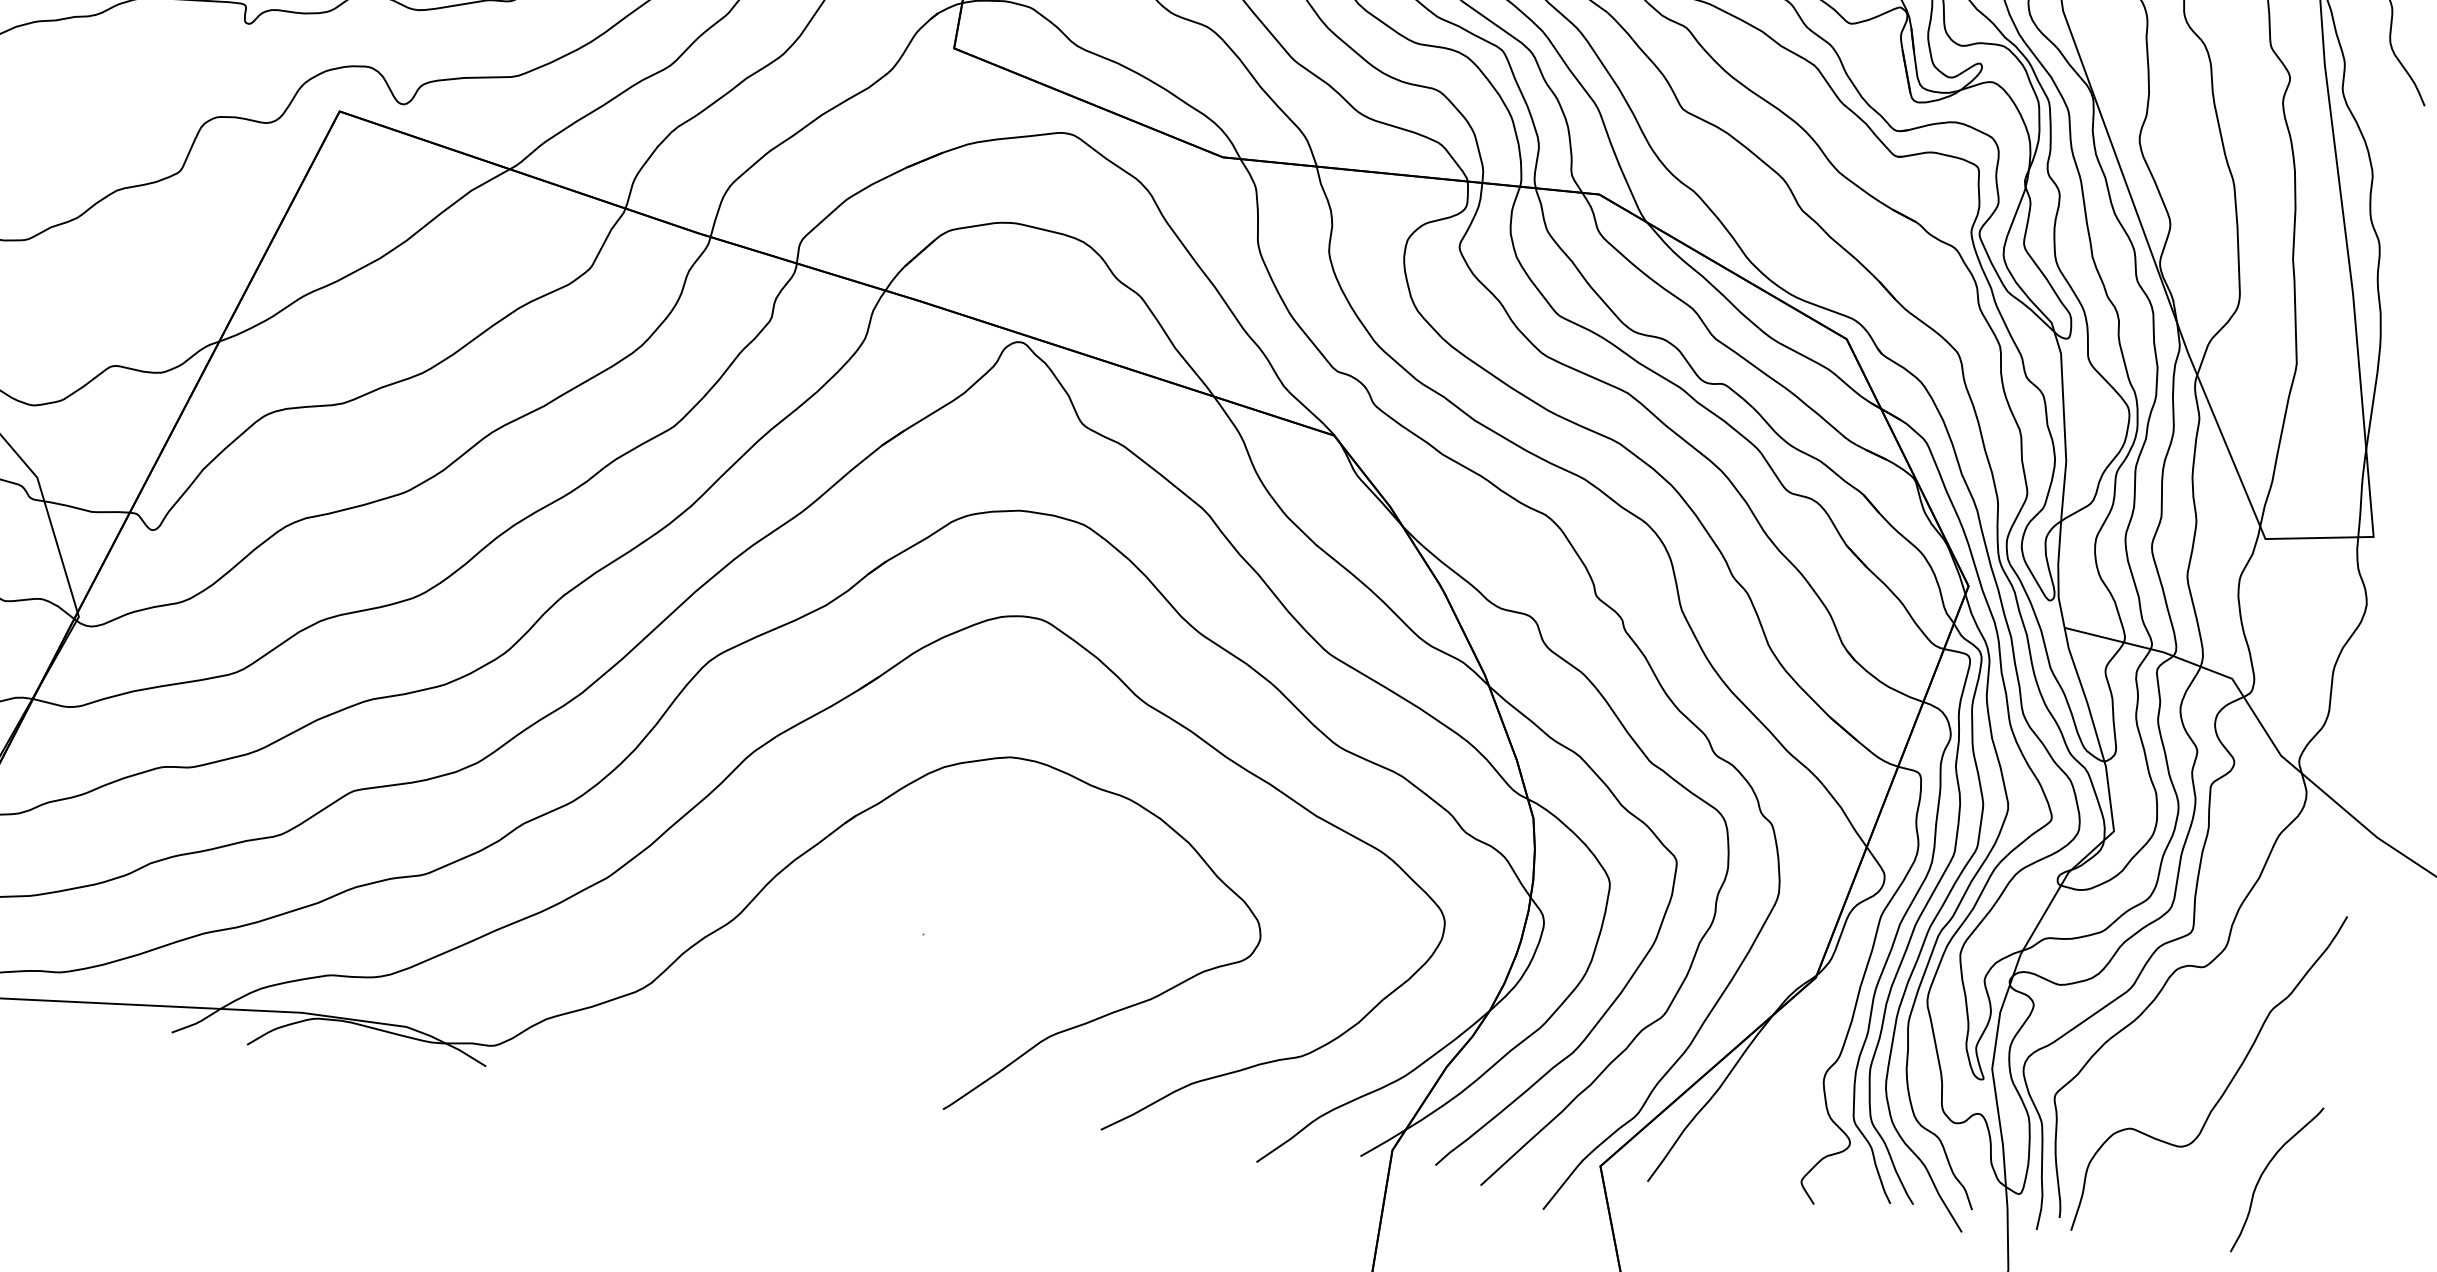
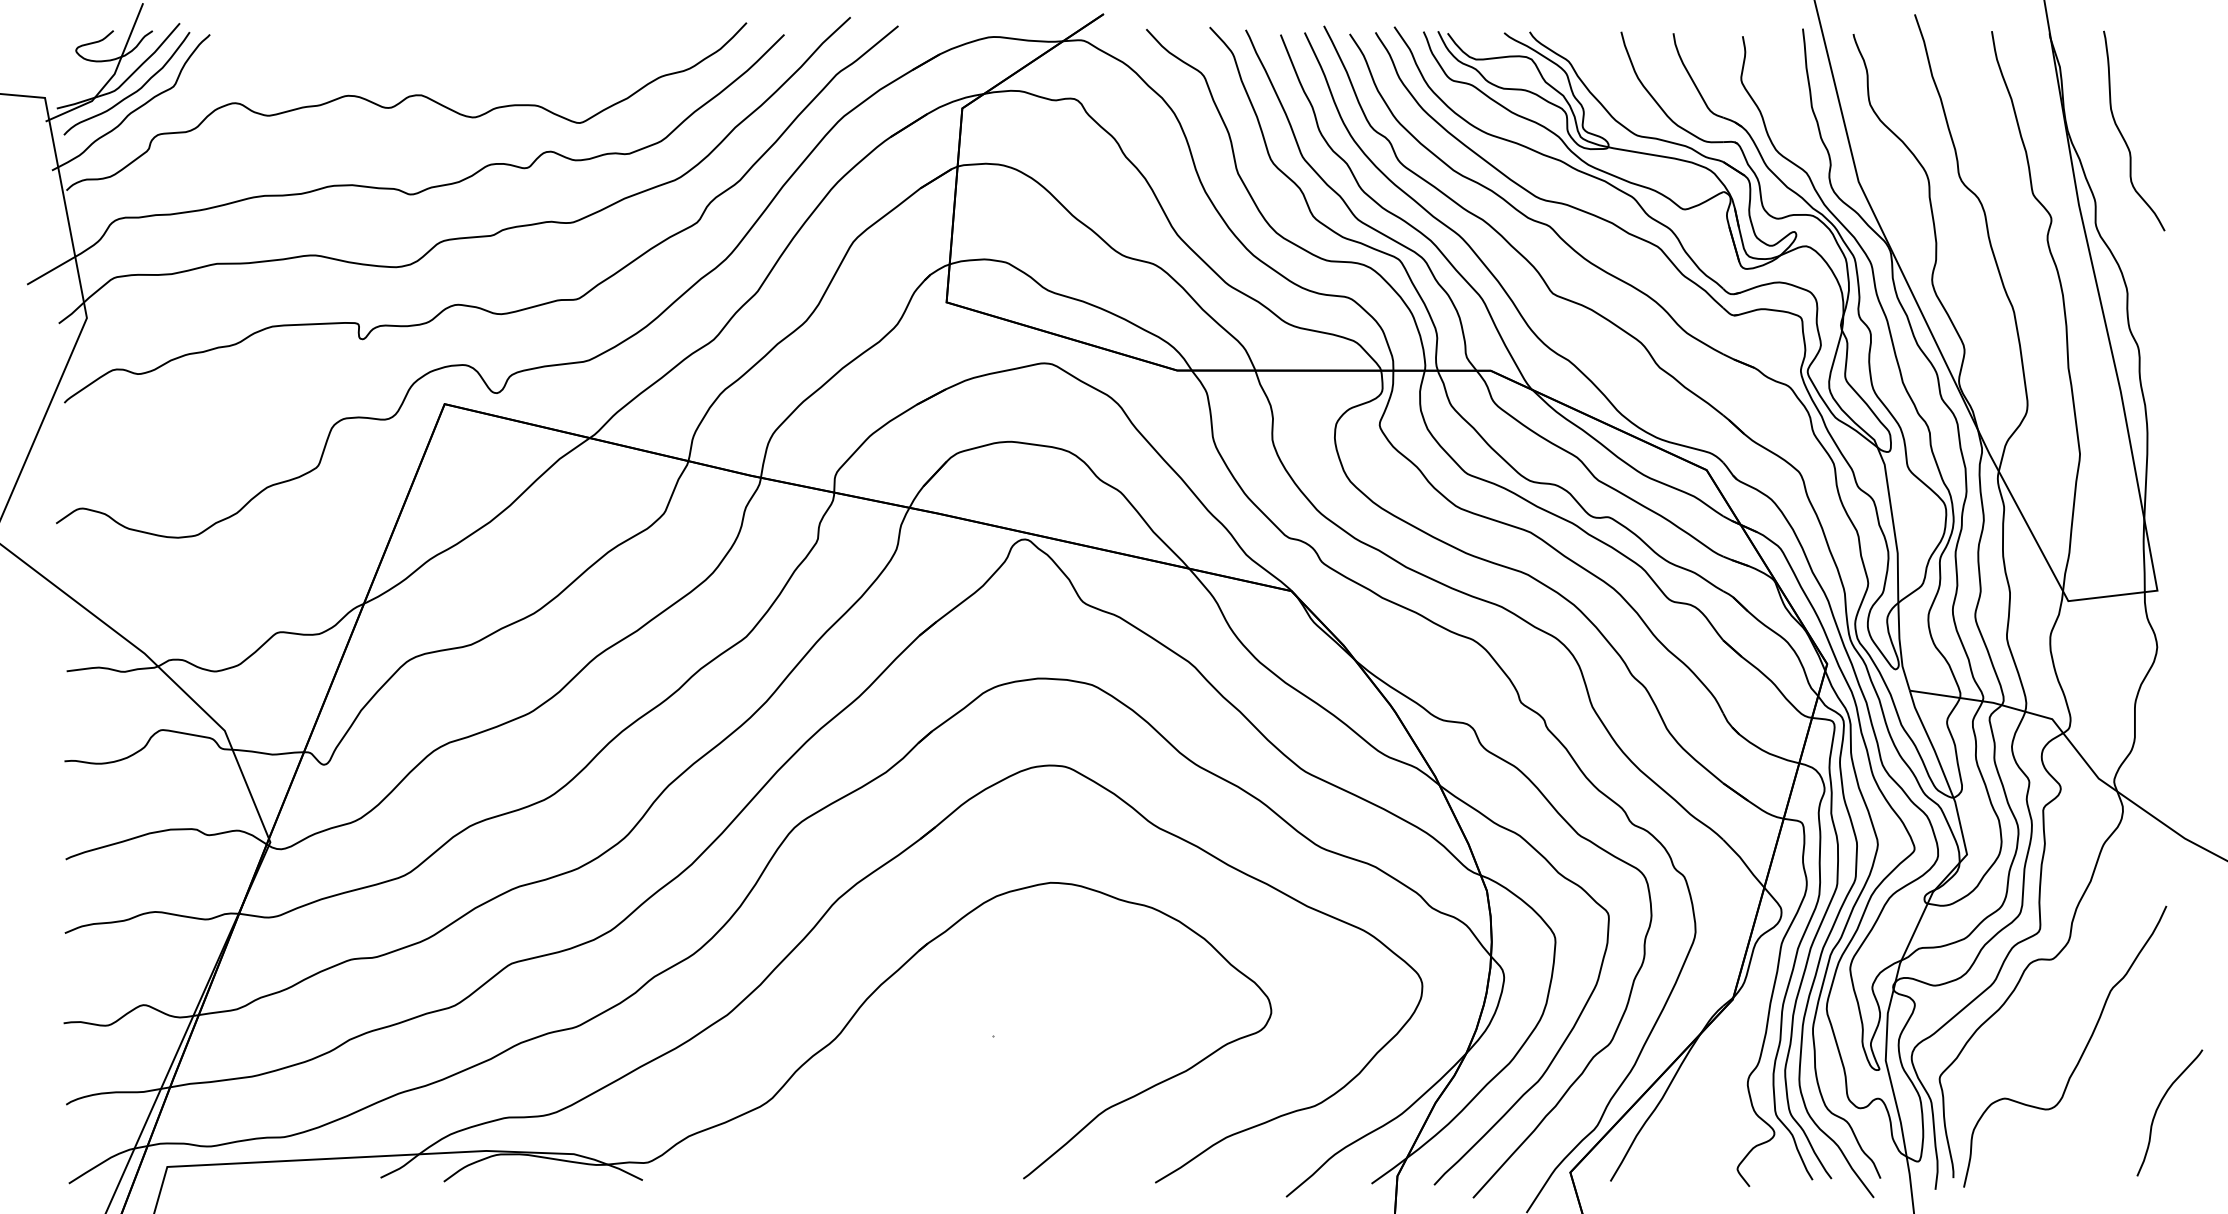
curve: (2265, 1170) -> (2159, 1106), moved

